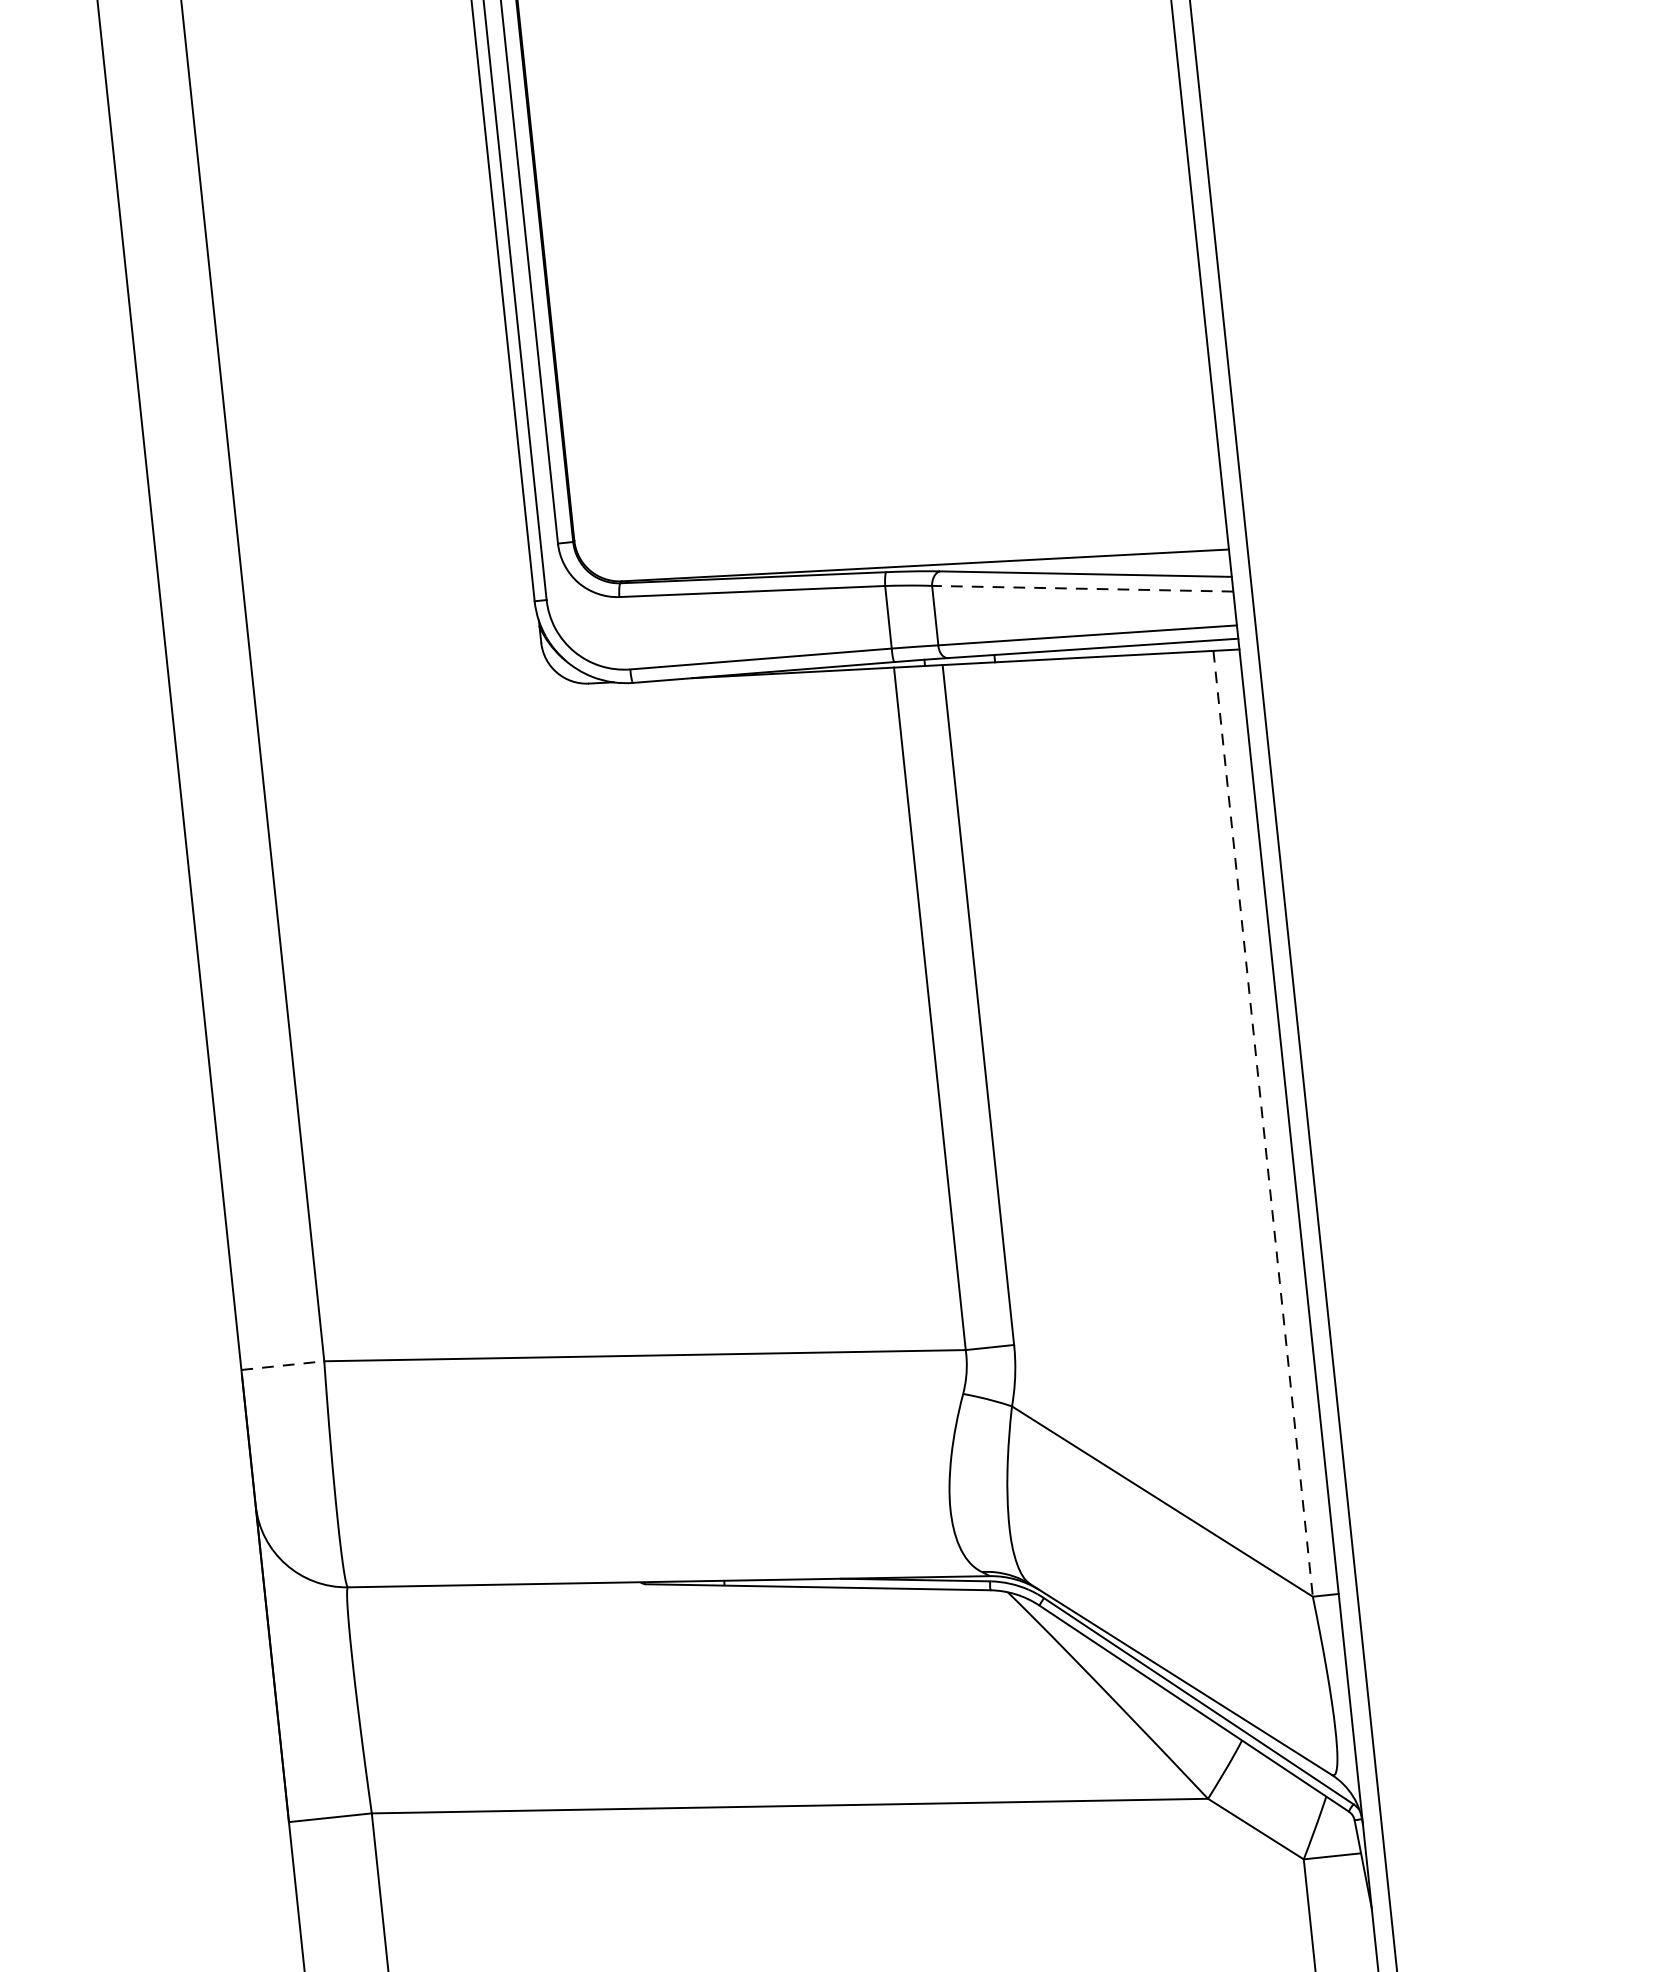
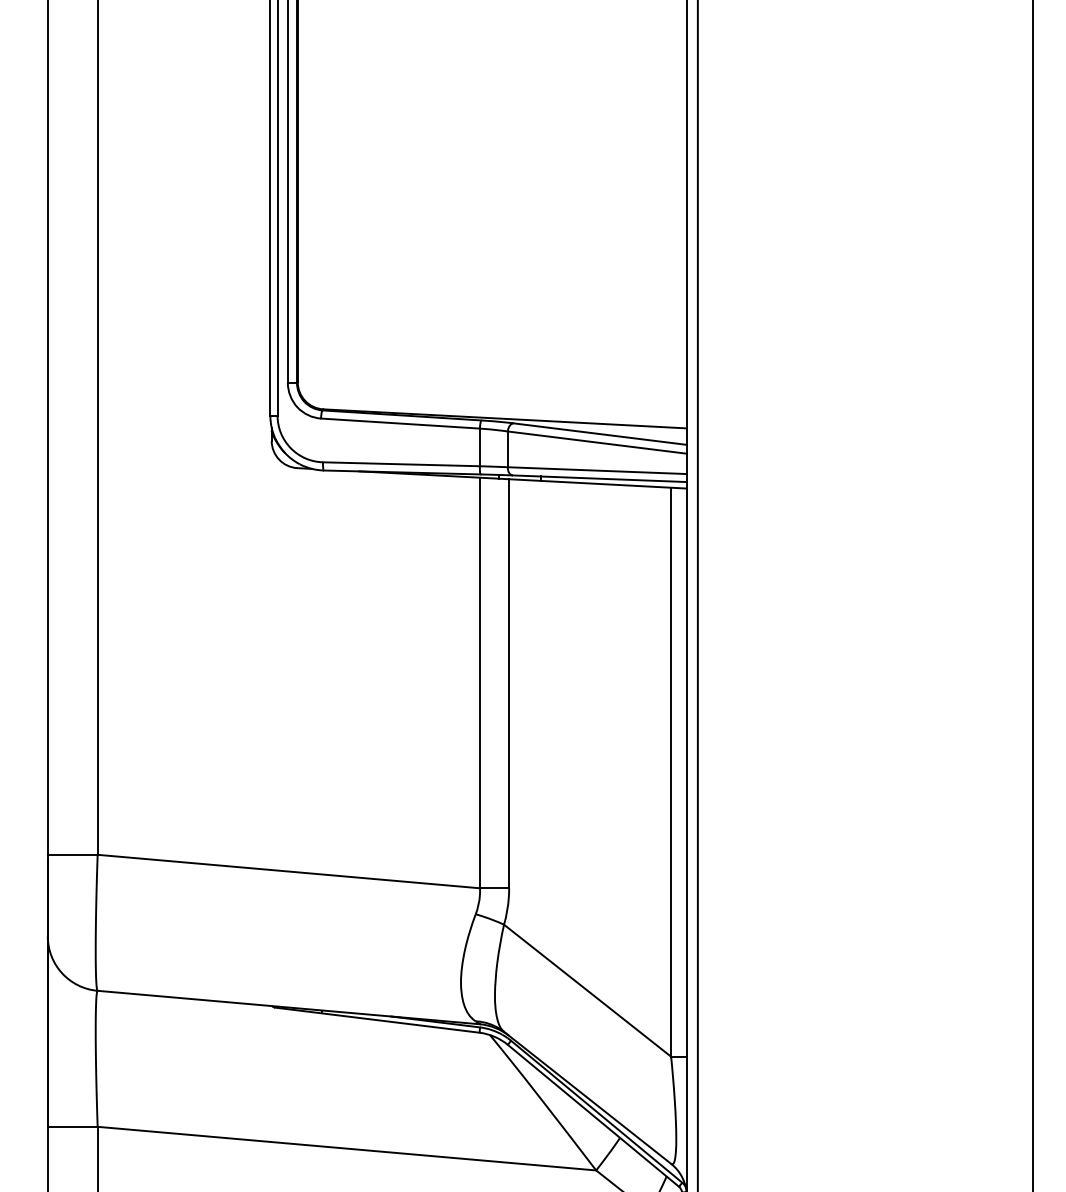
line: (1081, 588) -> (596, 442), dashed -> solid
line: (1263, 1124) -> (671, 772), dashed -> solid
line: (282, 1365) -> (72, 854), dashed -> solid

